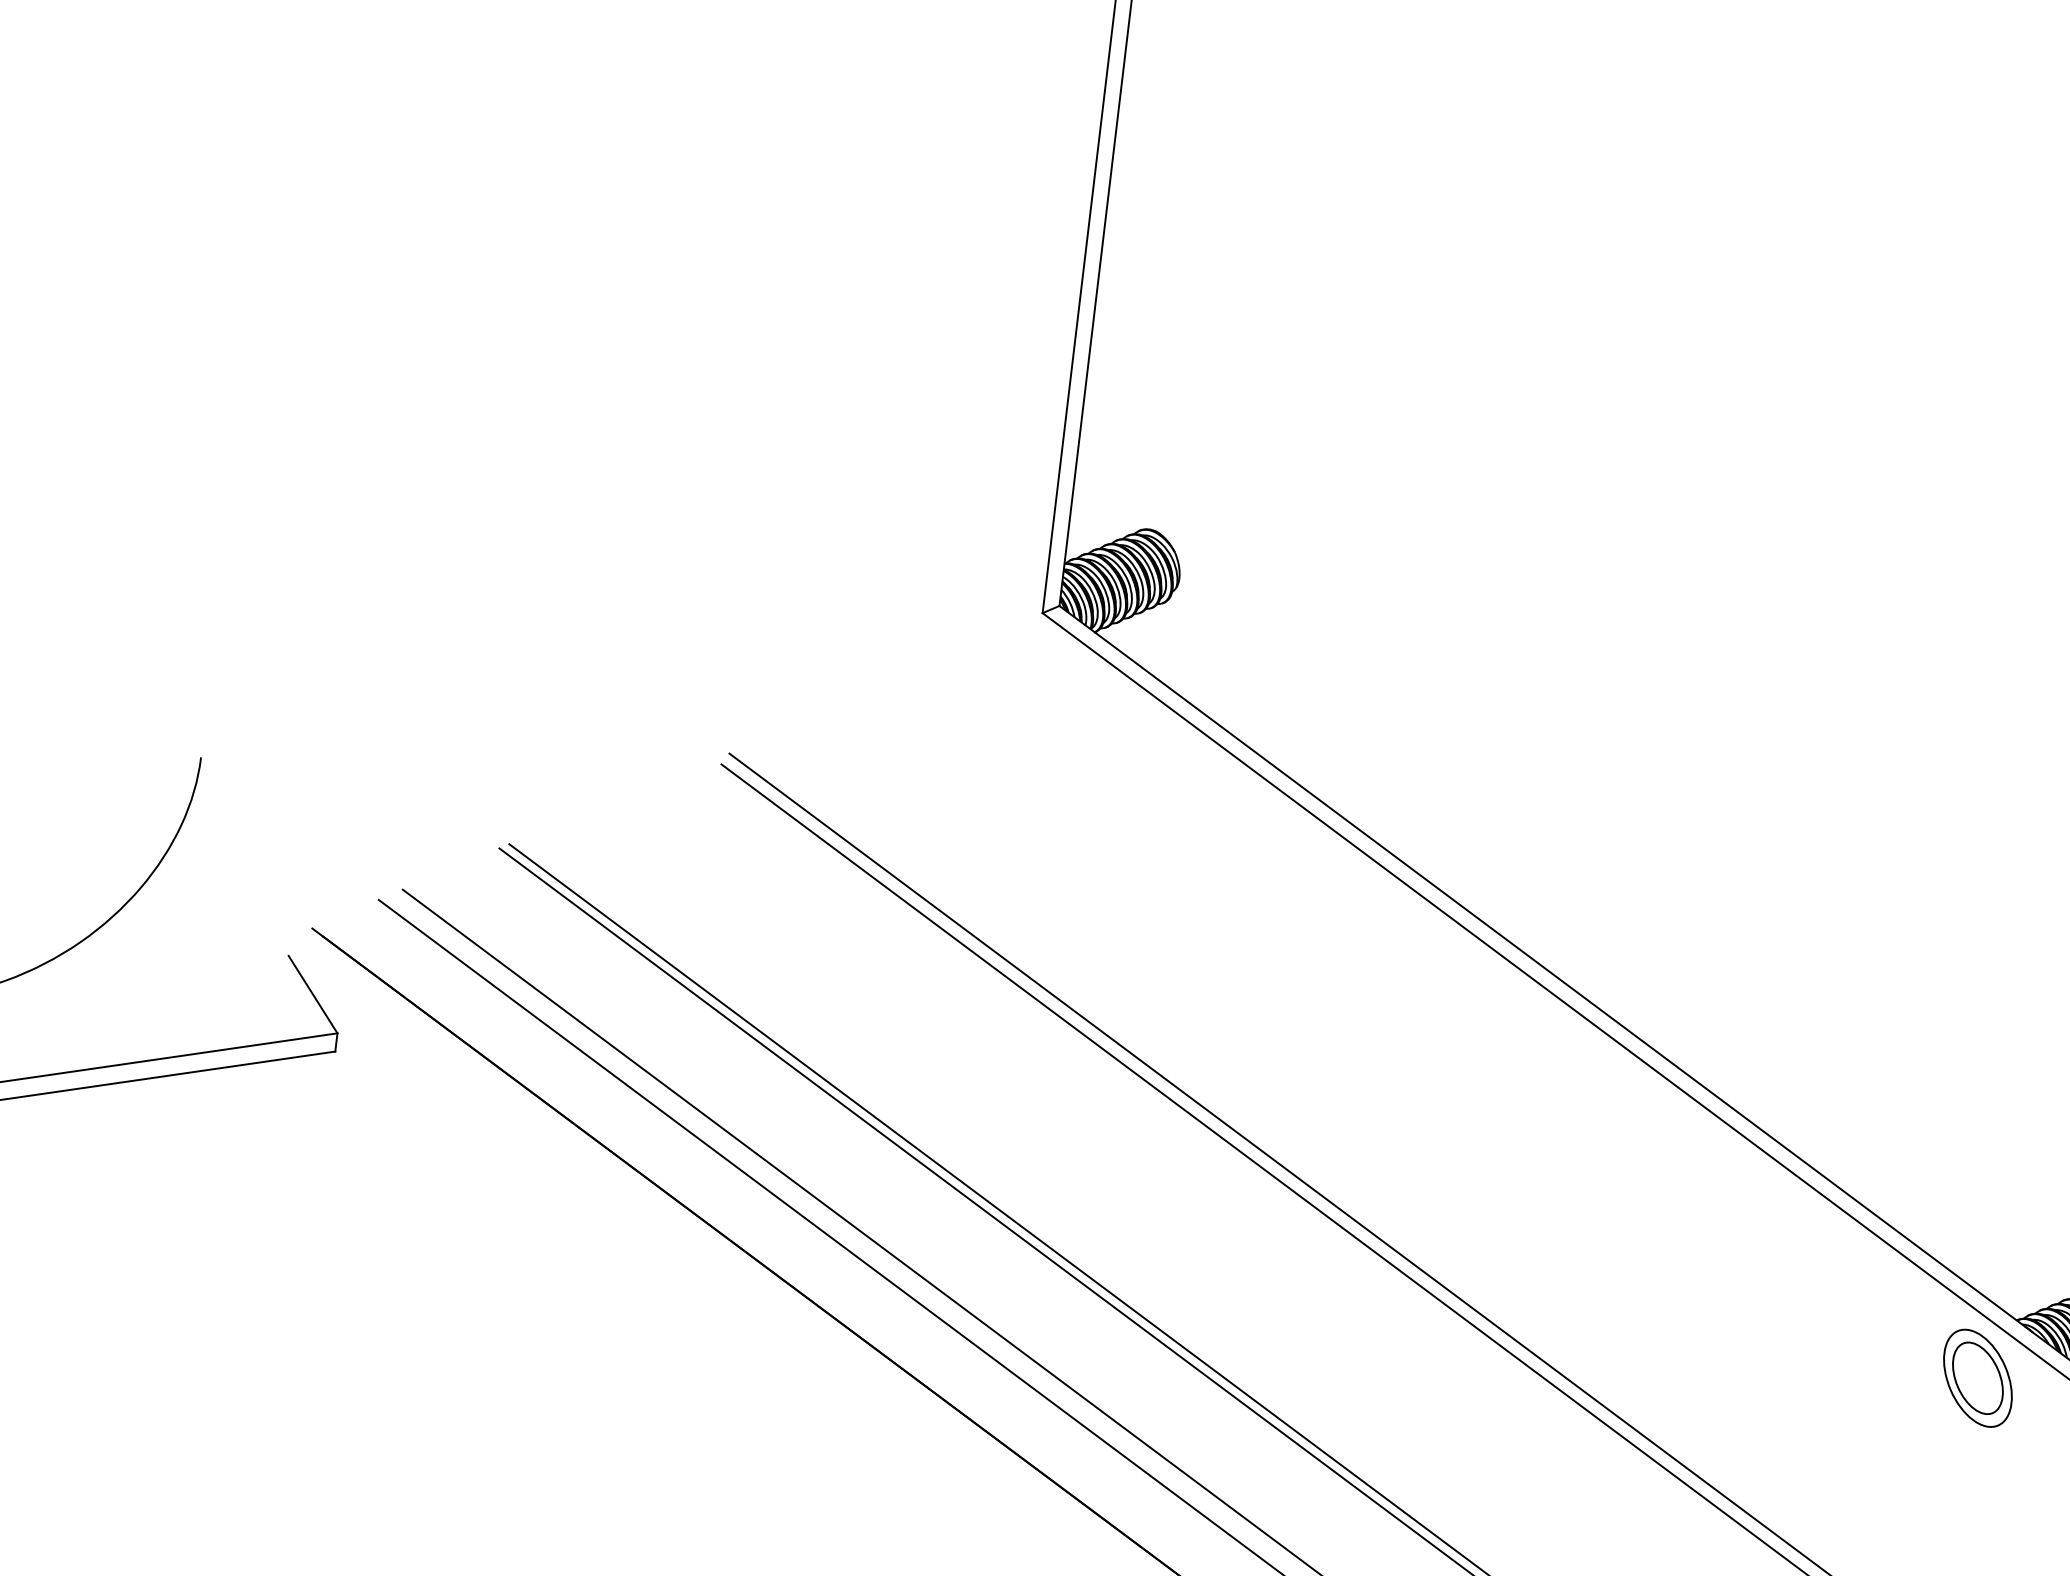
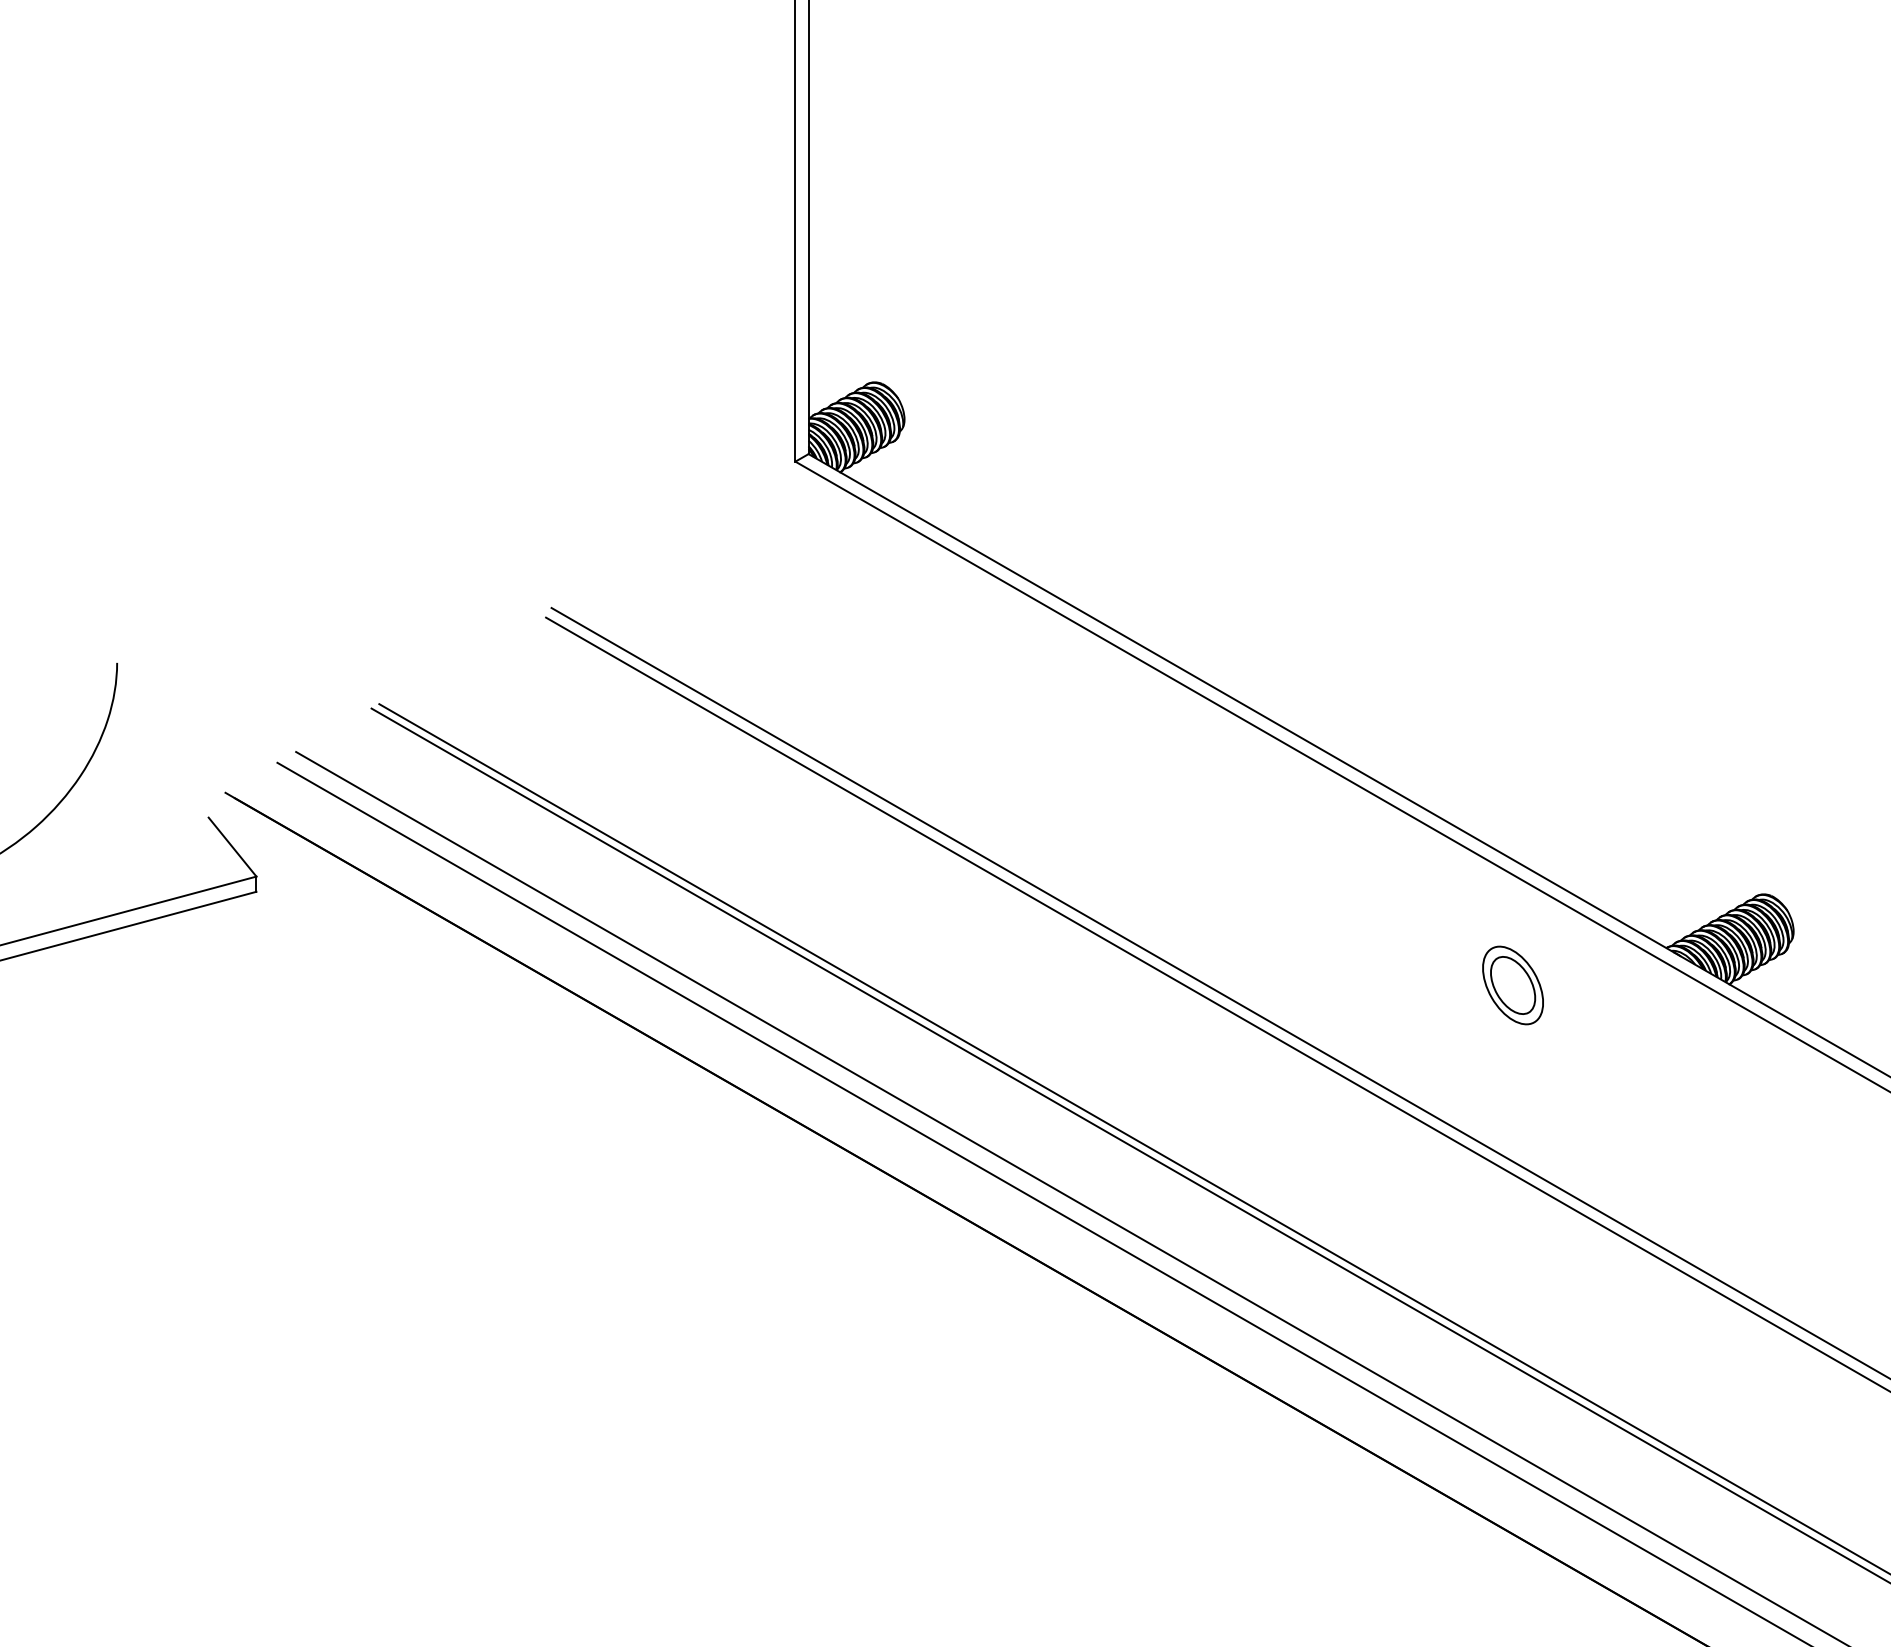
part: (1977, 1378) -> (1512, 985), moved

